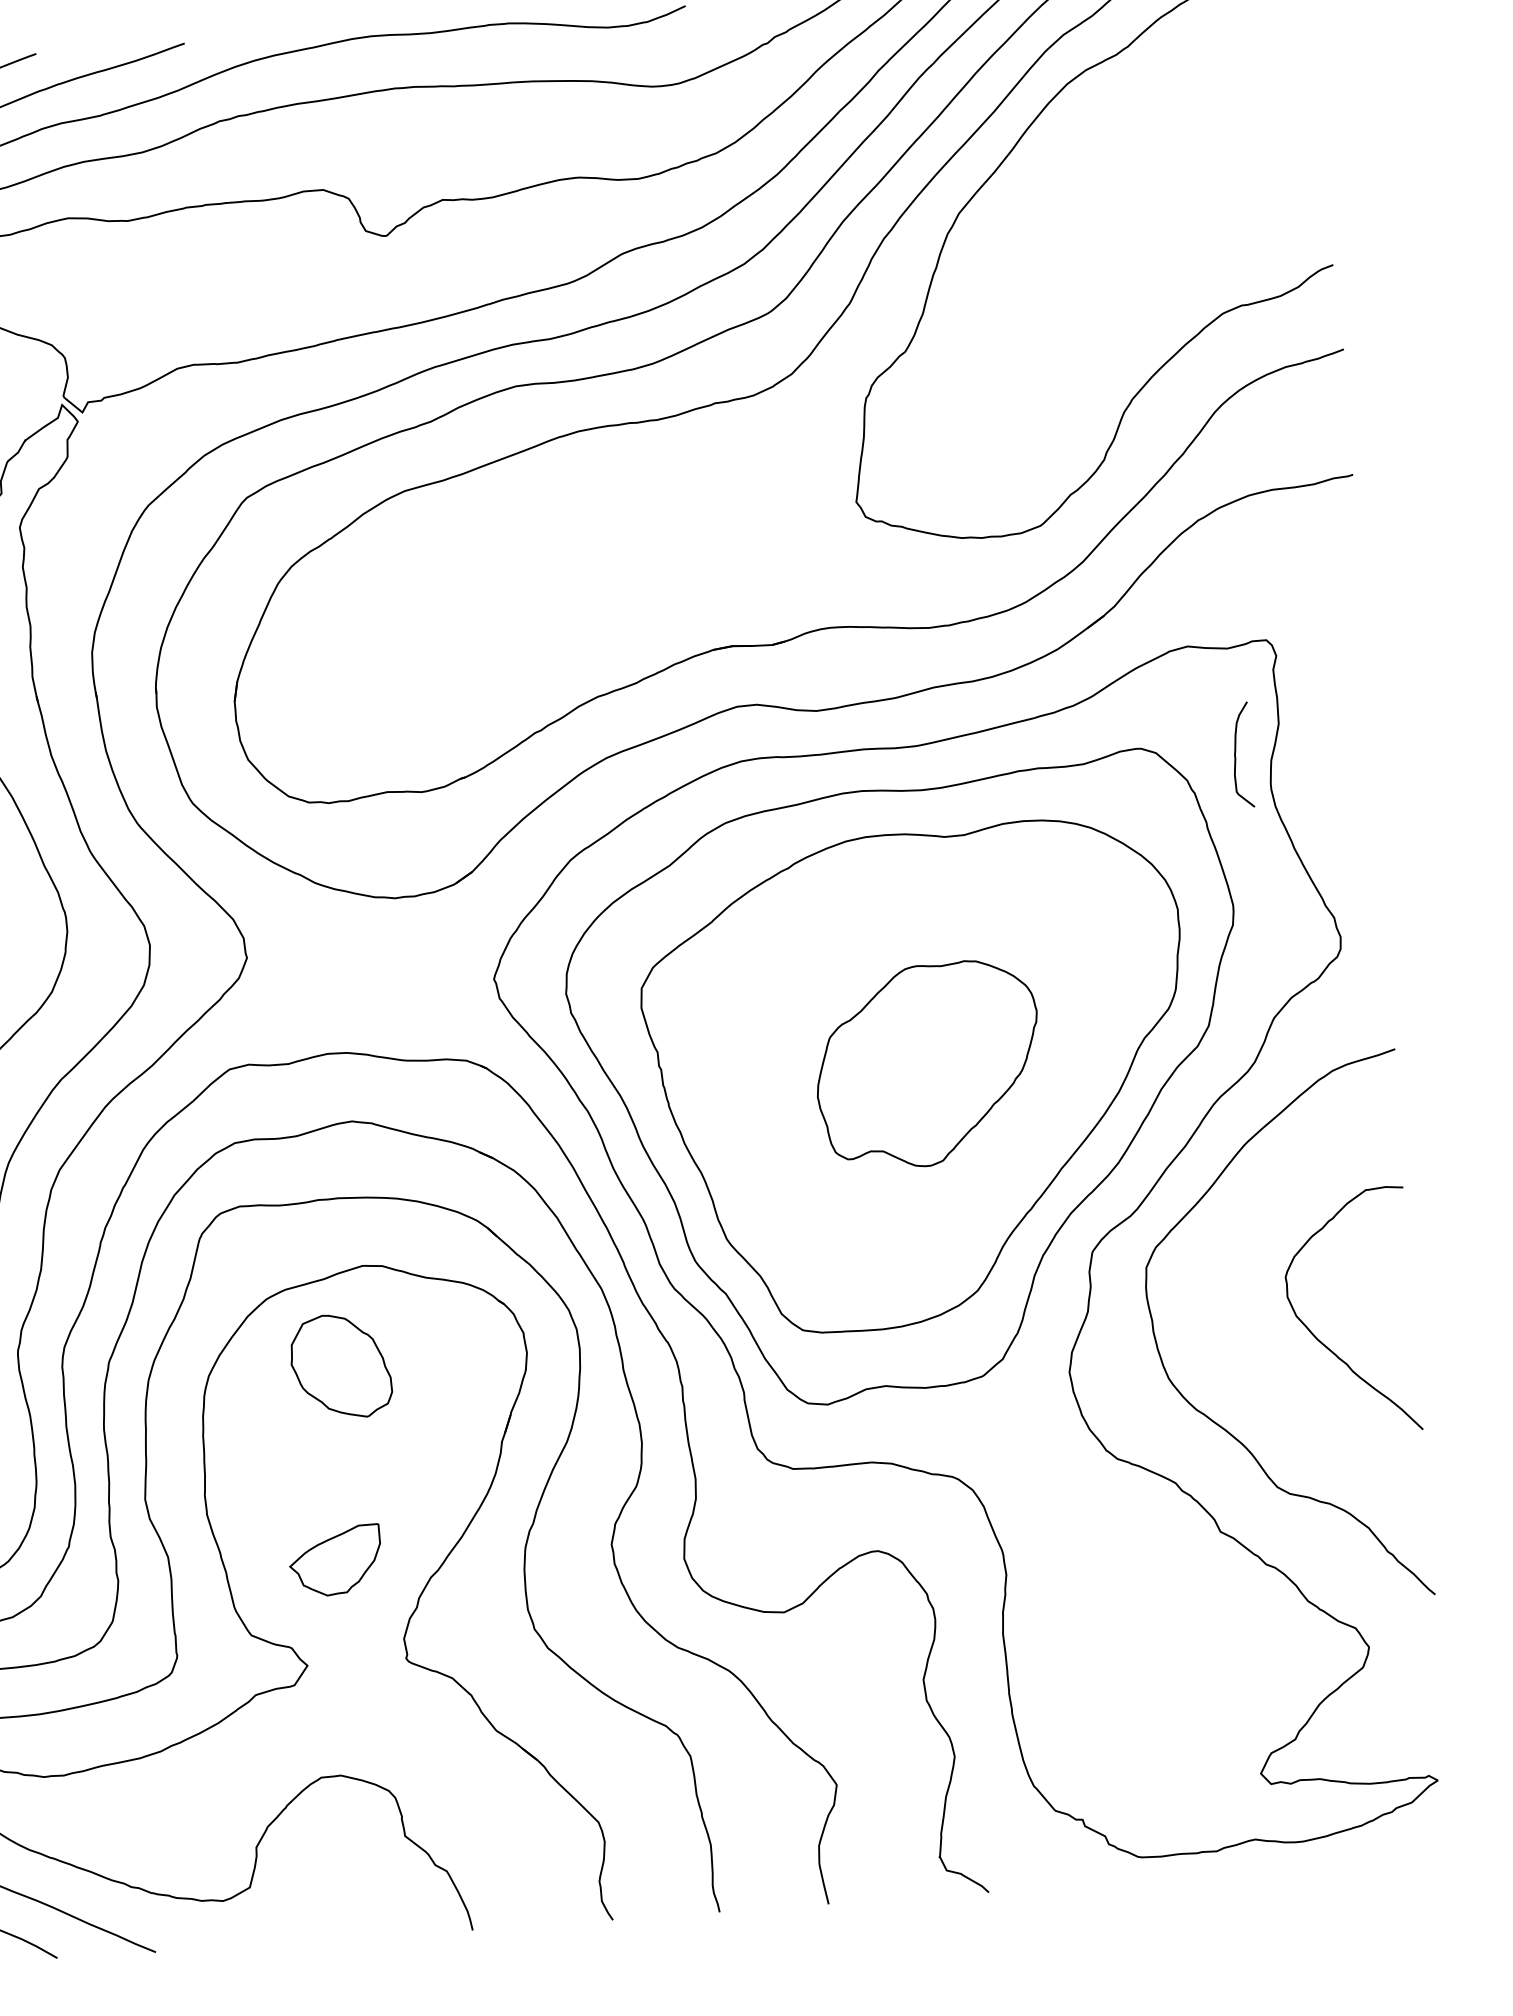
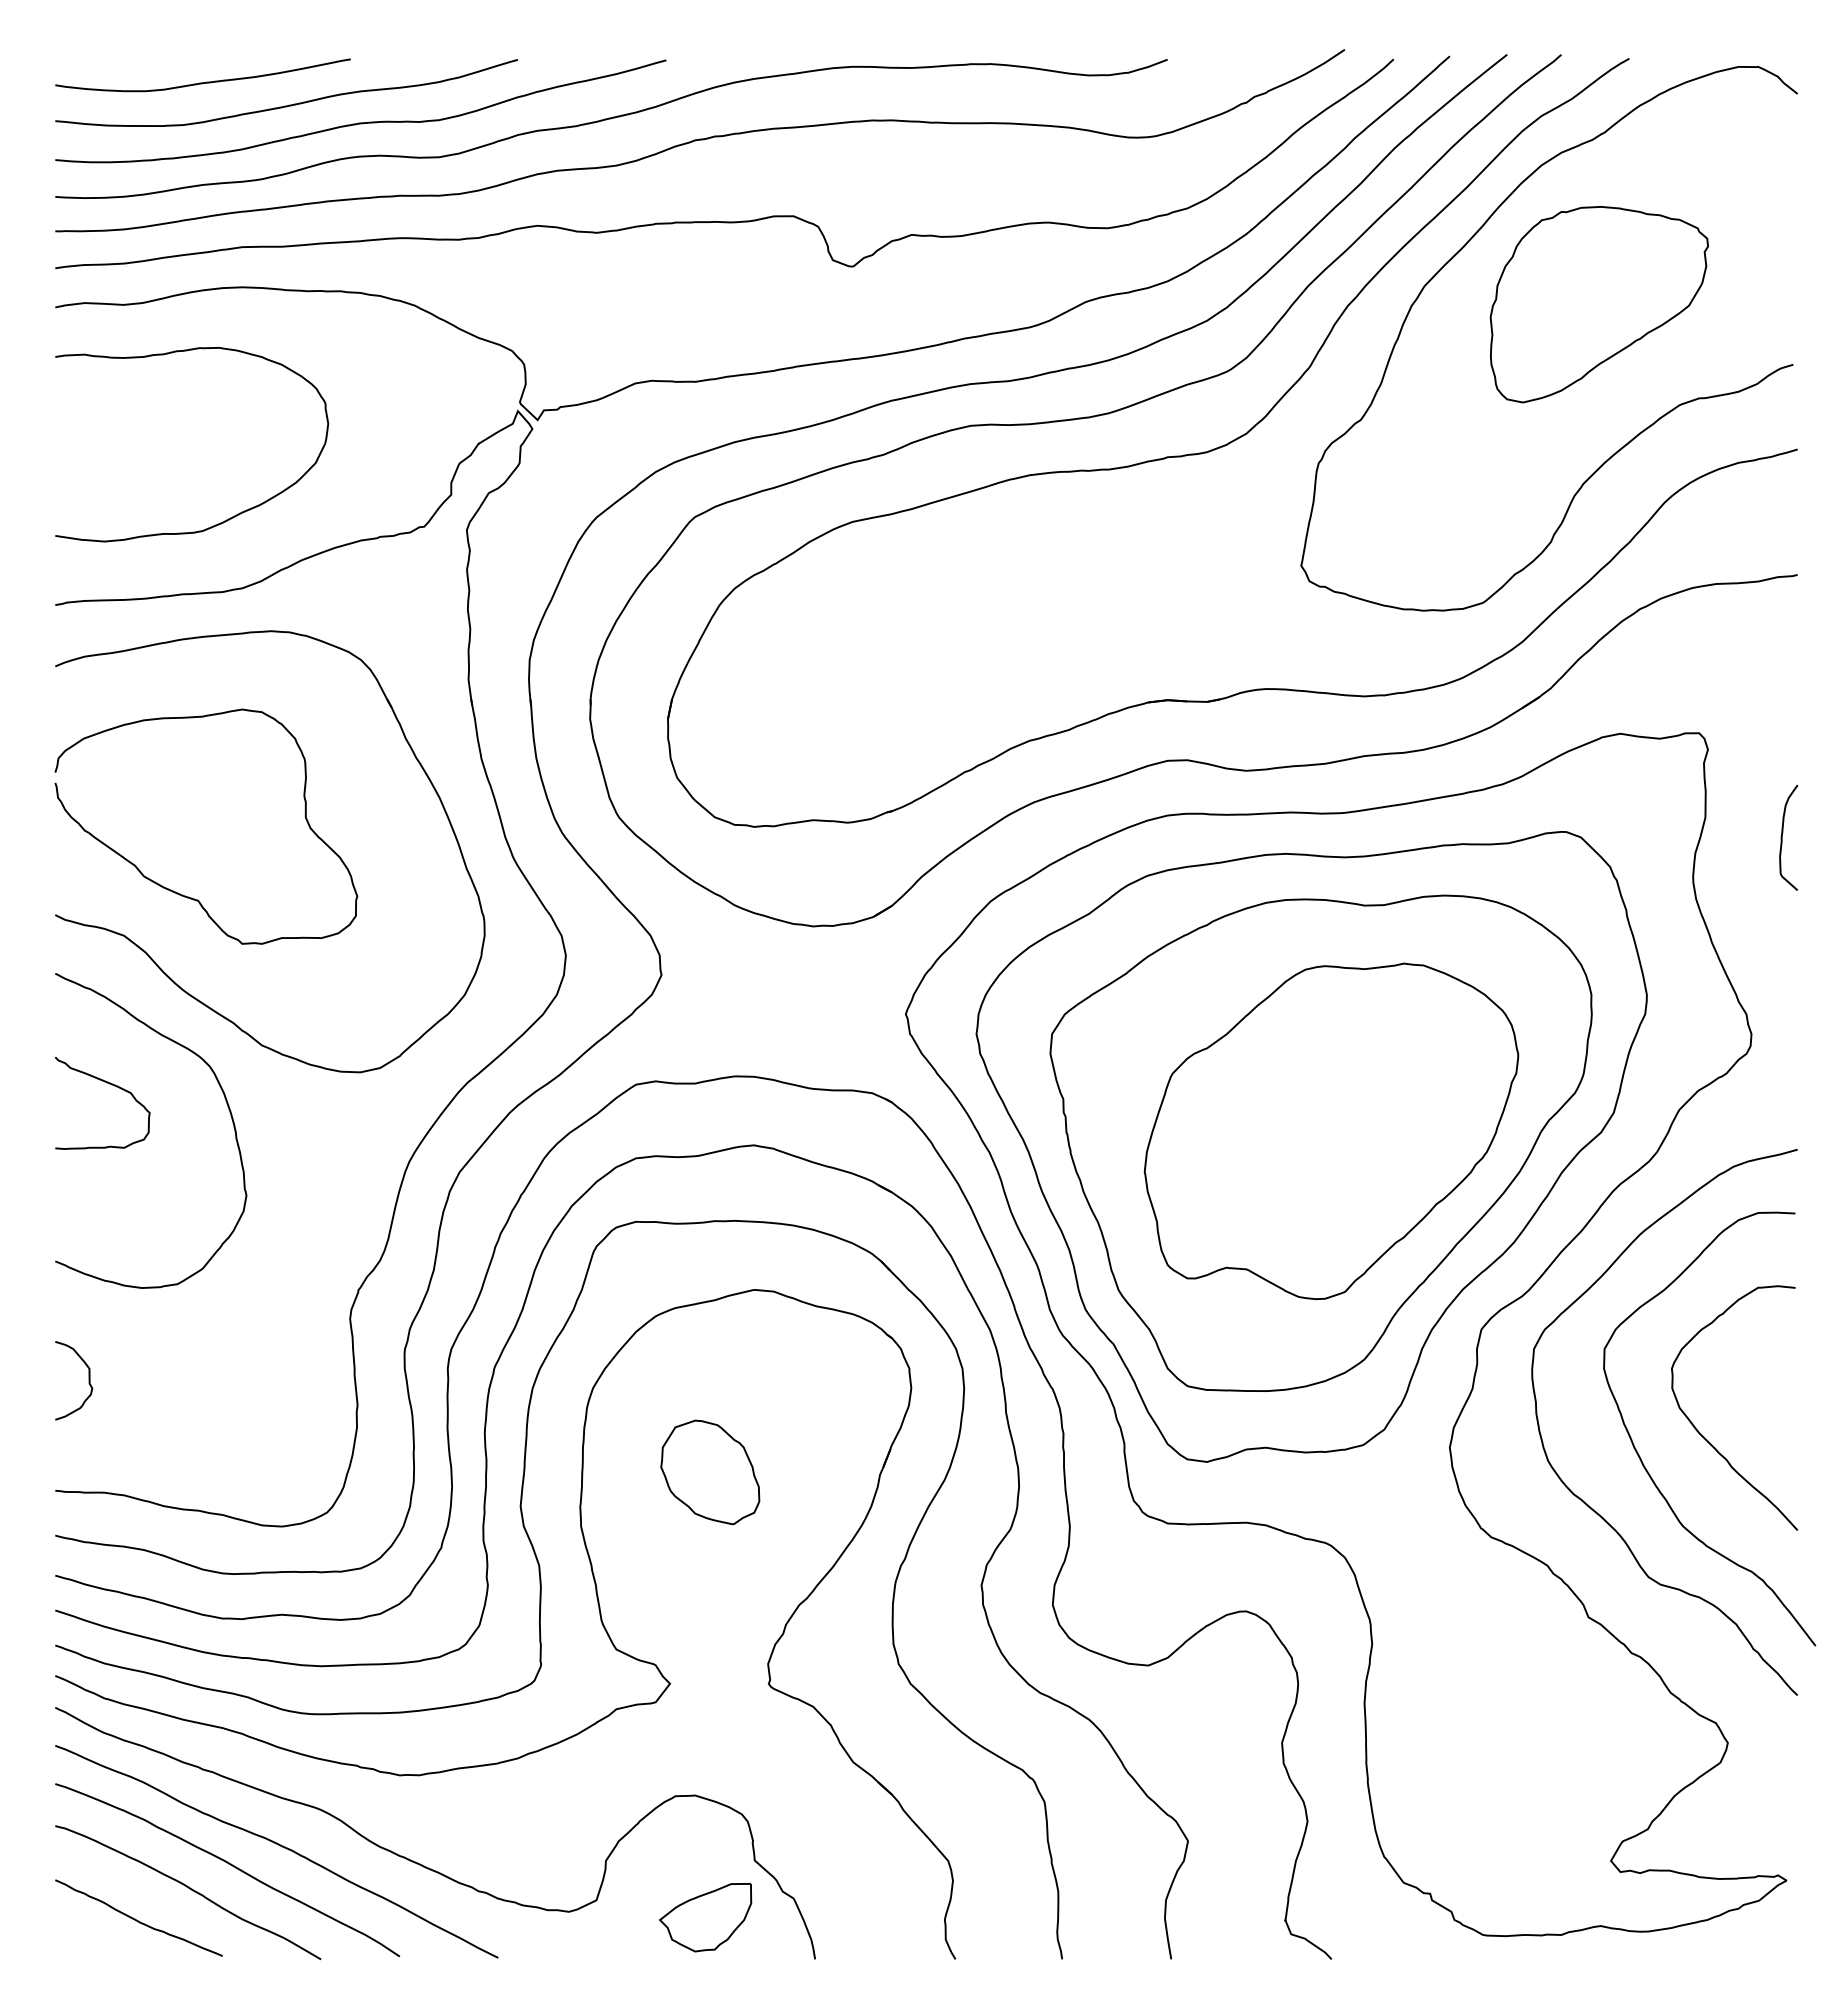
part: (1134, 219) -> (1598, 304), added
curve: (1235, 755) -> (1782, 837), moved
part: (927, 1064) -> (1331, 1130), size x1.67
part: (341, 1366) -> (710, 1472), moved
curve: (1264, 1373) -> (1643, 1462), added
part: (335, 1560) -> (705, 1917), moved

